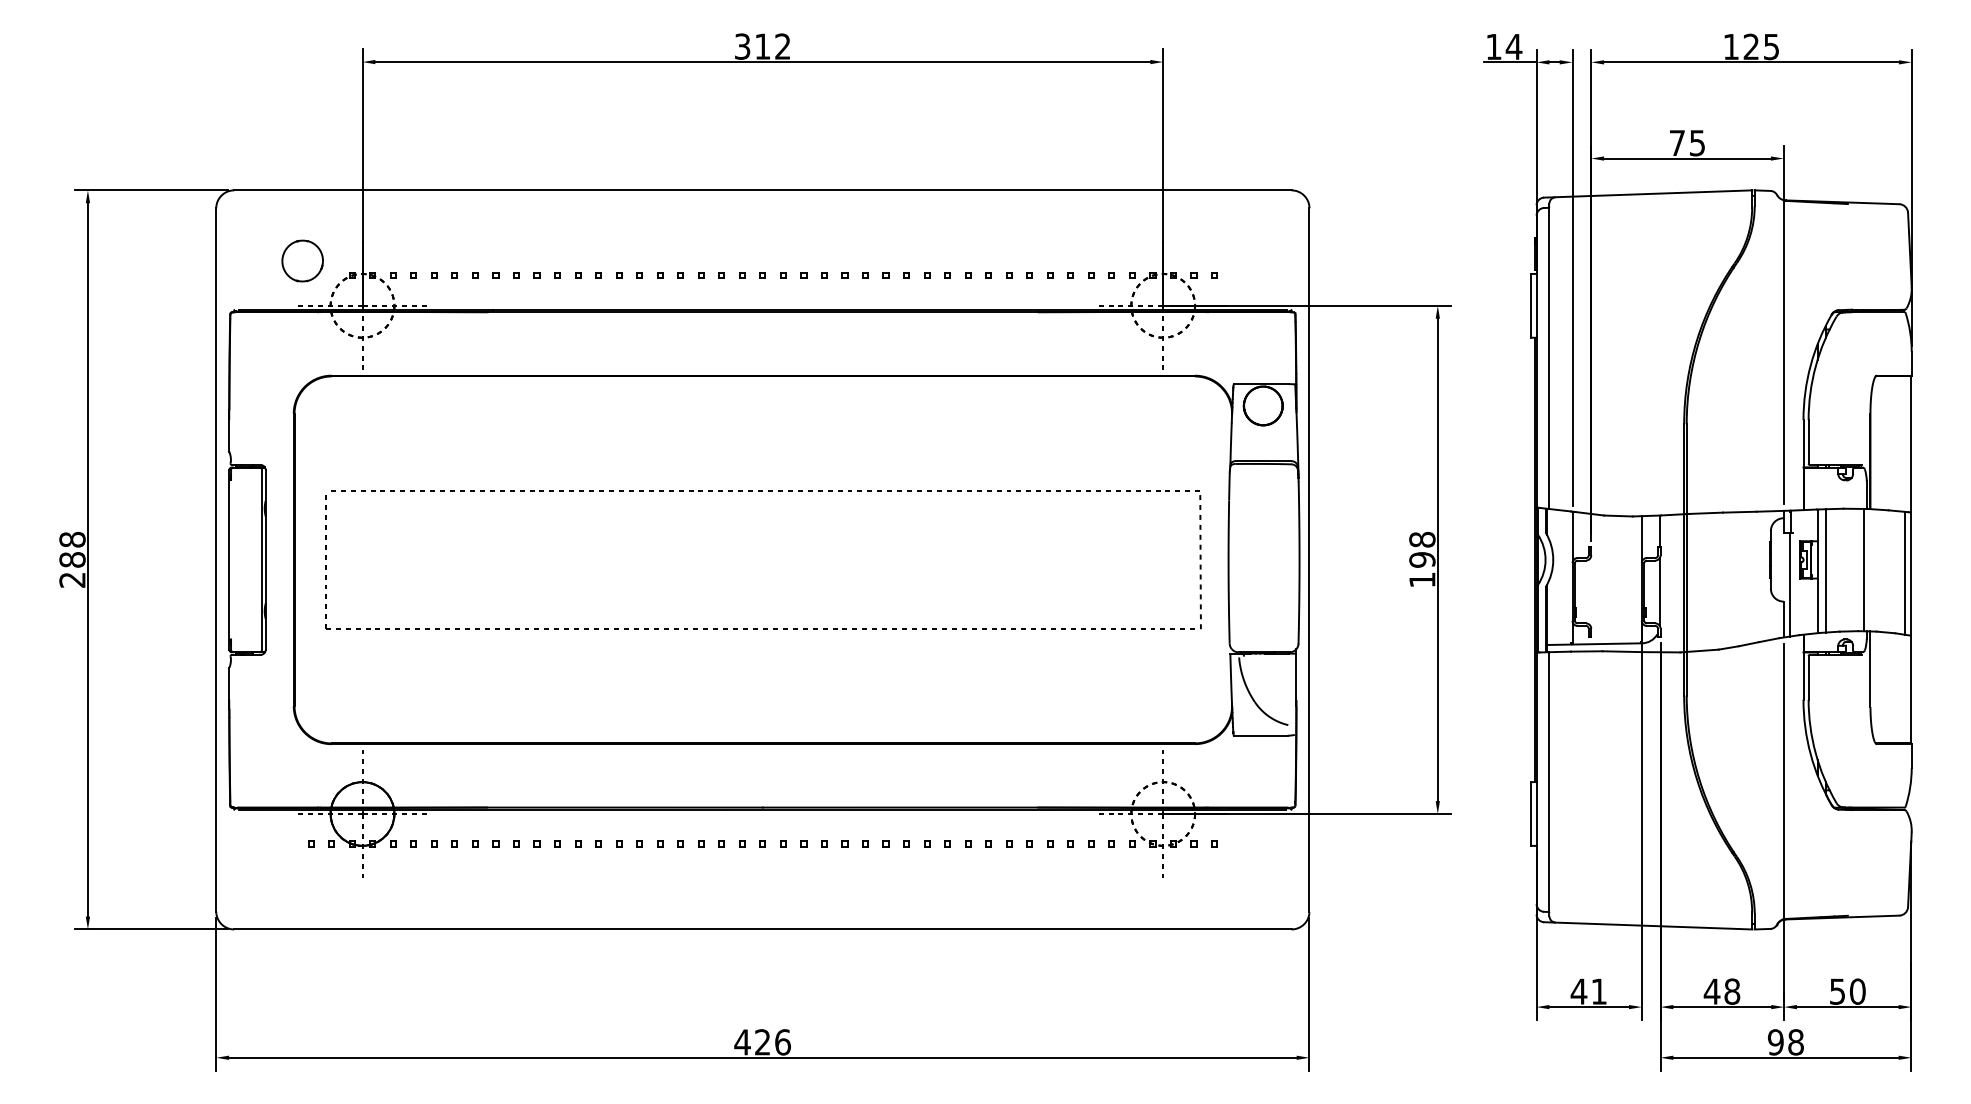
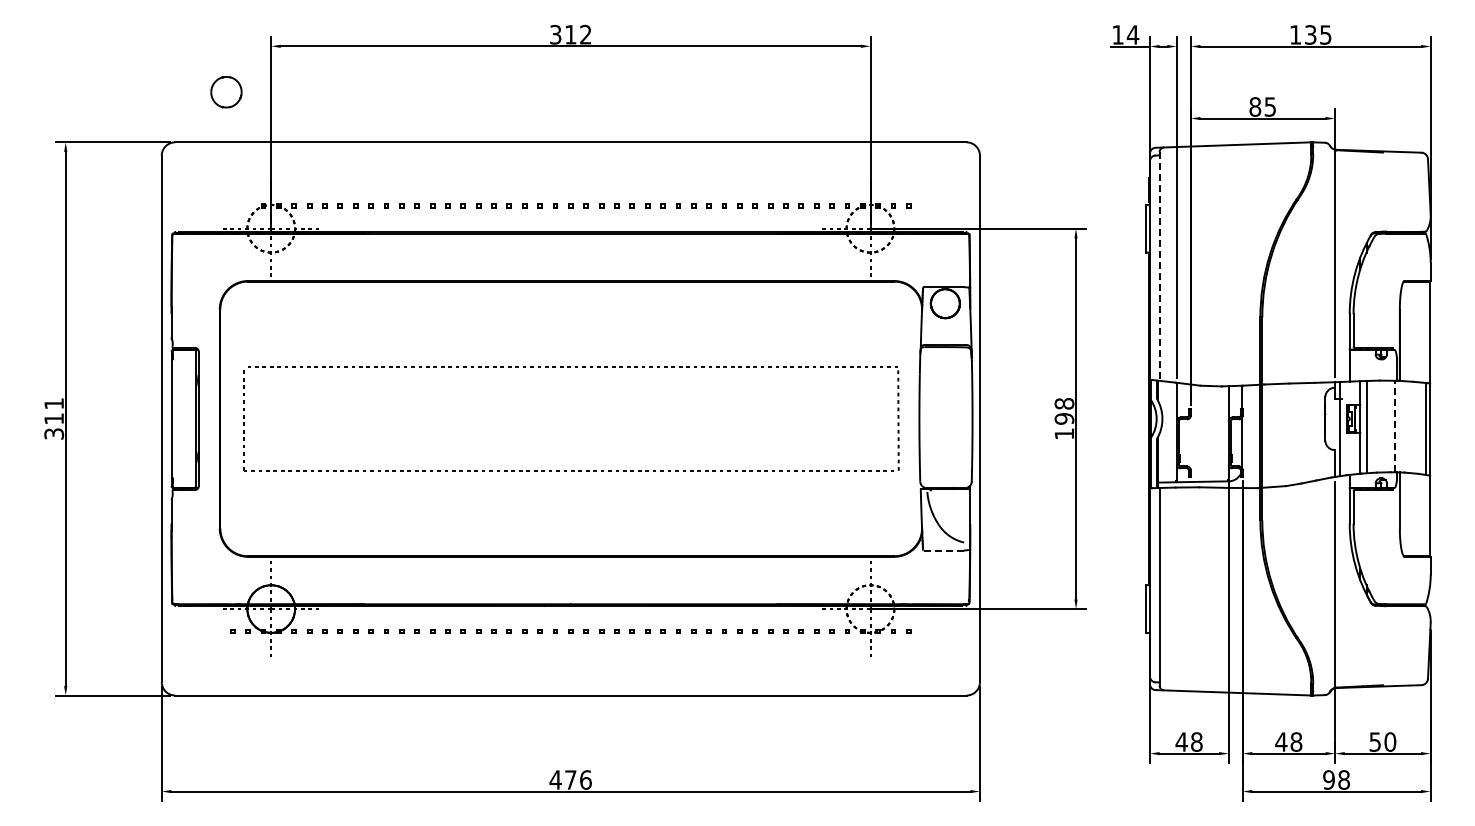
text: (1751, 46) -> (1310, 34), 125 -> 135
text: (1677, 142) -> (1255, 106), 75 -> 85
part: (302, 261) -> (226, 92), moved
line: (1549, 357) -> (1159, 267), solid -> dashed
text: (72, 559) -> (54, 418), 288 -> 311
line: (1864, 570) -> (1395, 426), solid -> dashed
line: (1260, 735) -> (943, 550), solid -> dashed
text: (1598, 990) -> (1196, 741), 41 -> 48
text: (762, 1041) -> (570, 779), 426 -> 476

